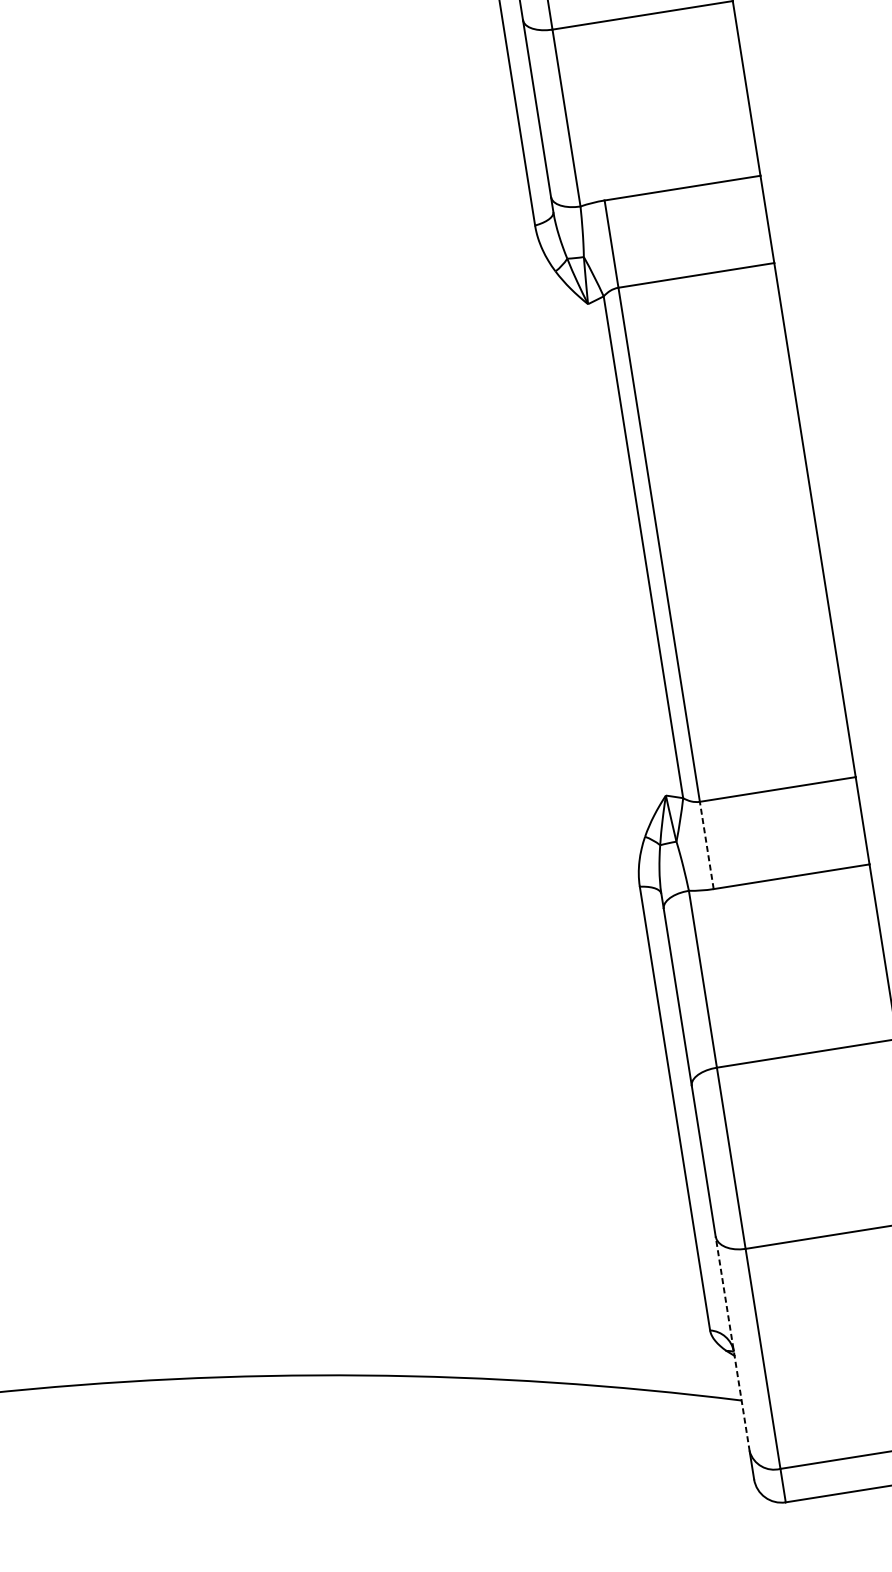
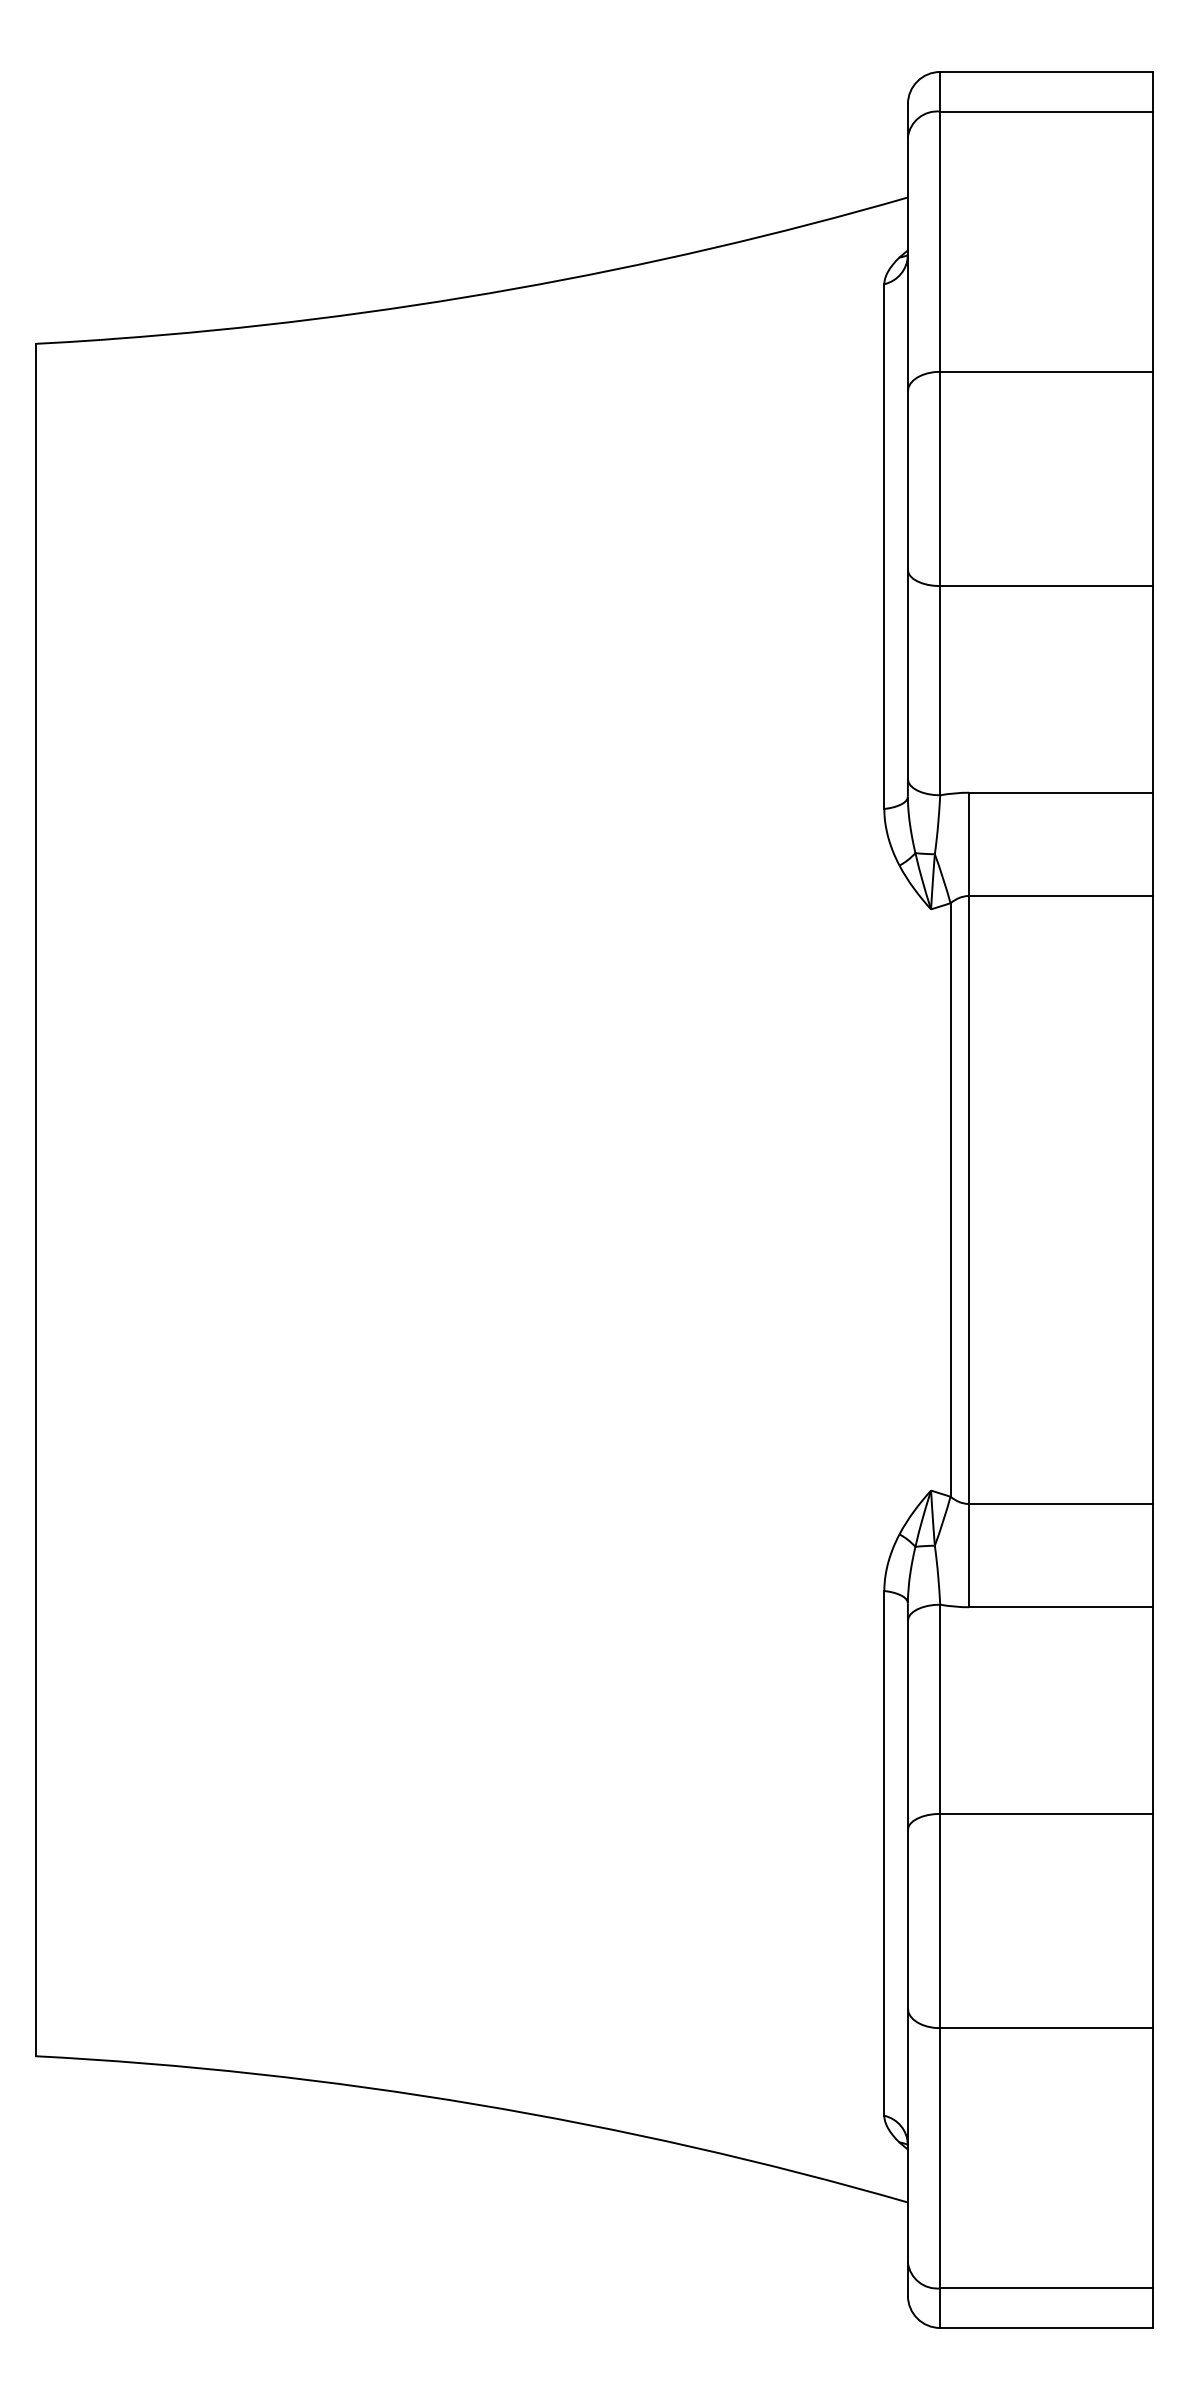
line: (707, 845) -> (969, 1555), dashed -> solid
line: (732, 1343) -> (907, 2135), dashed -> solid

